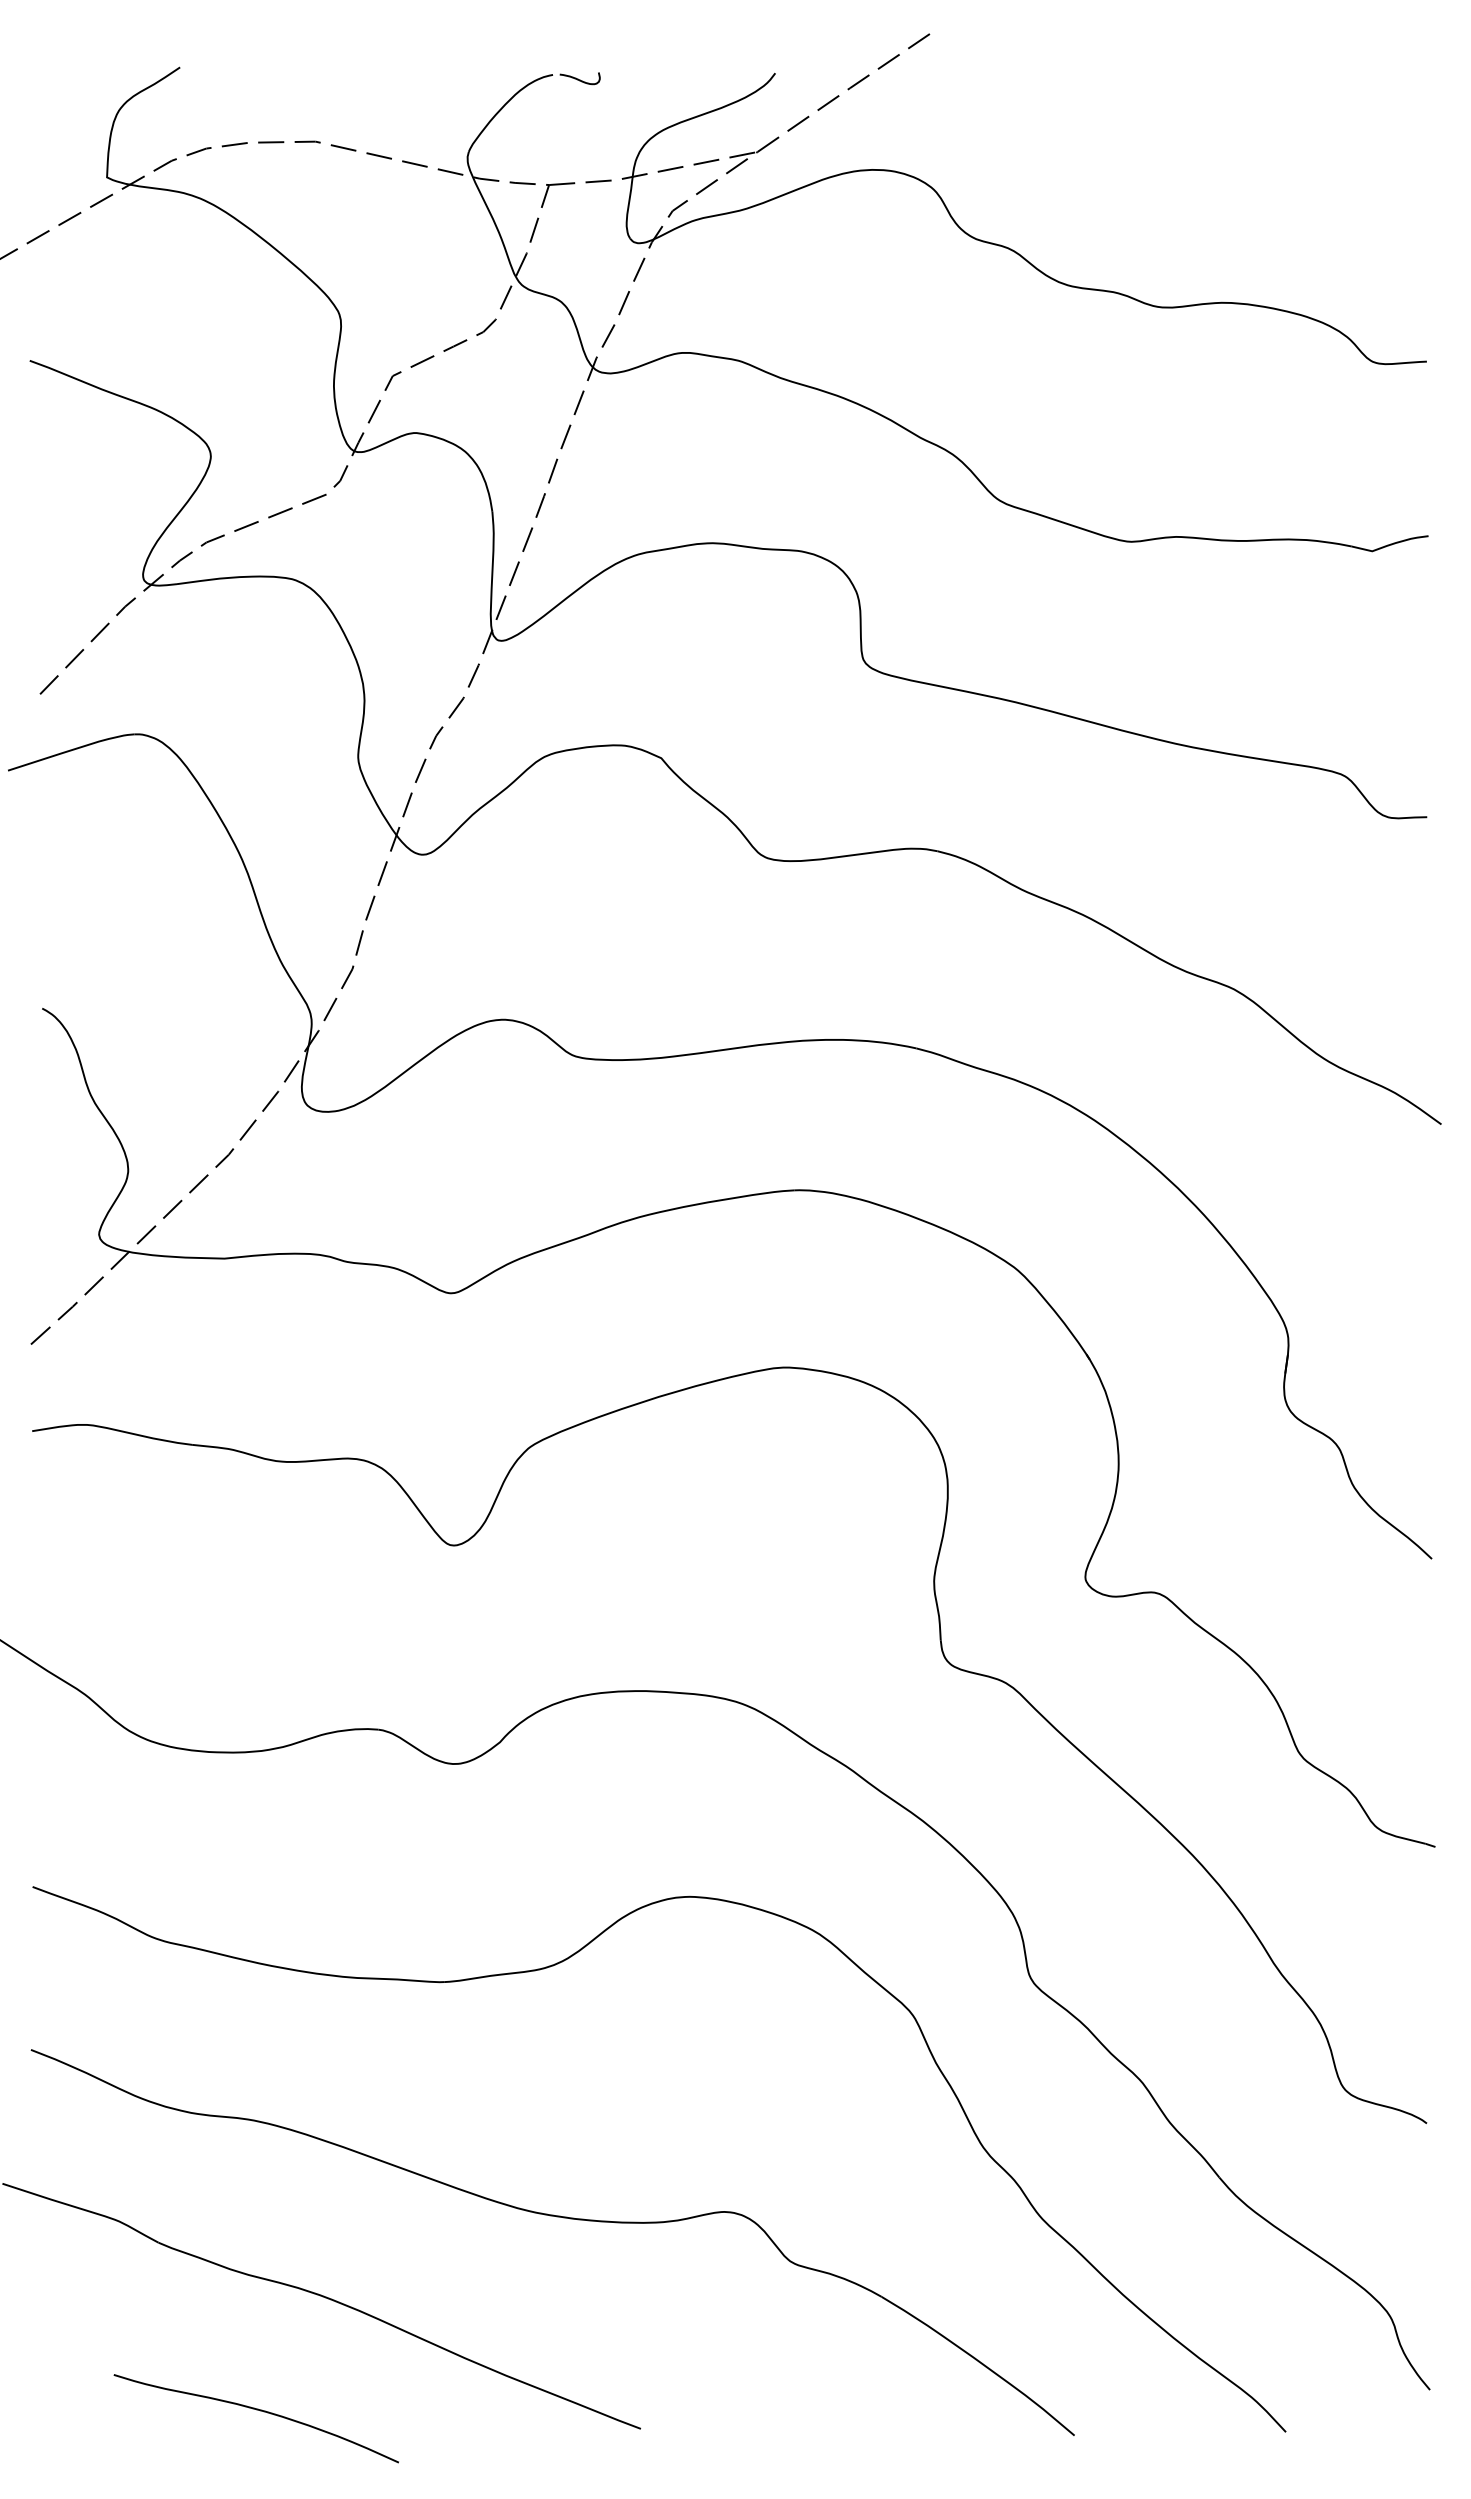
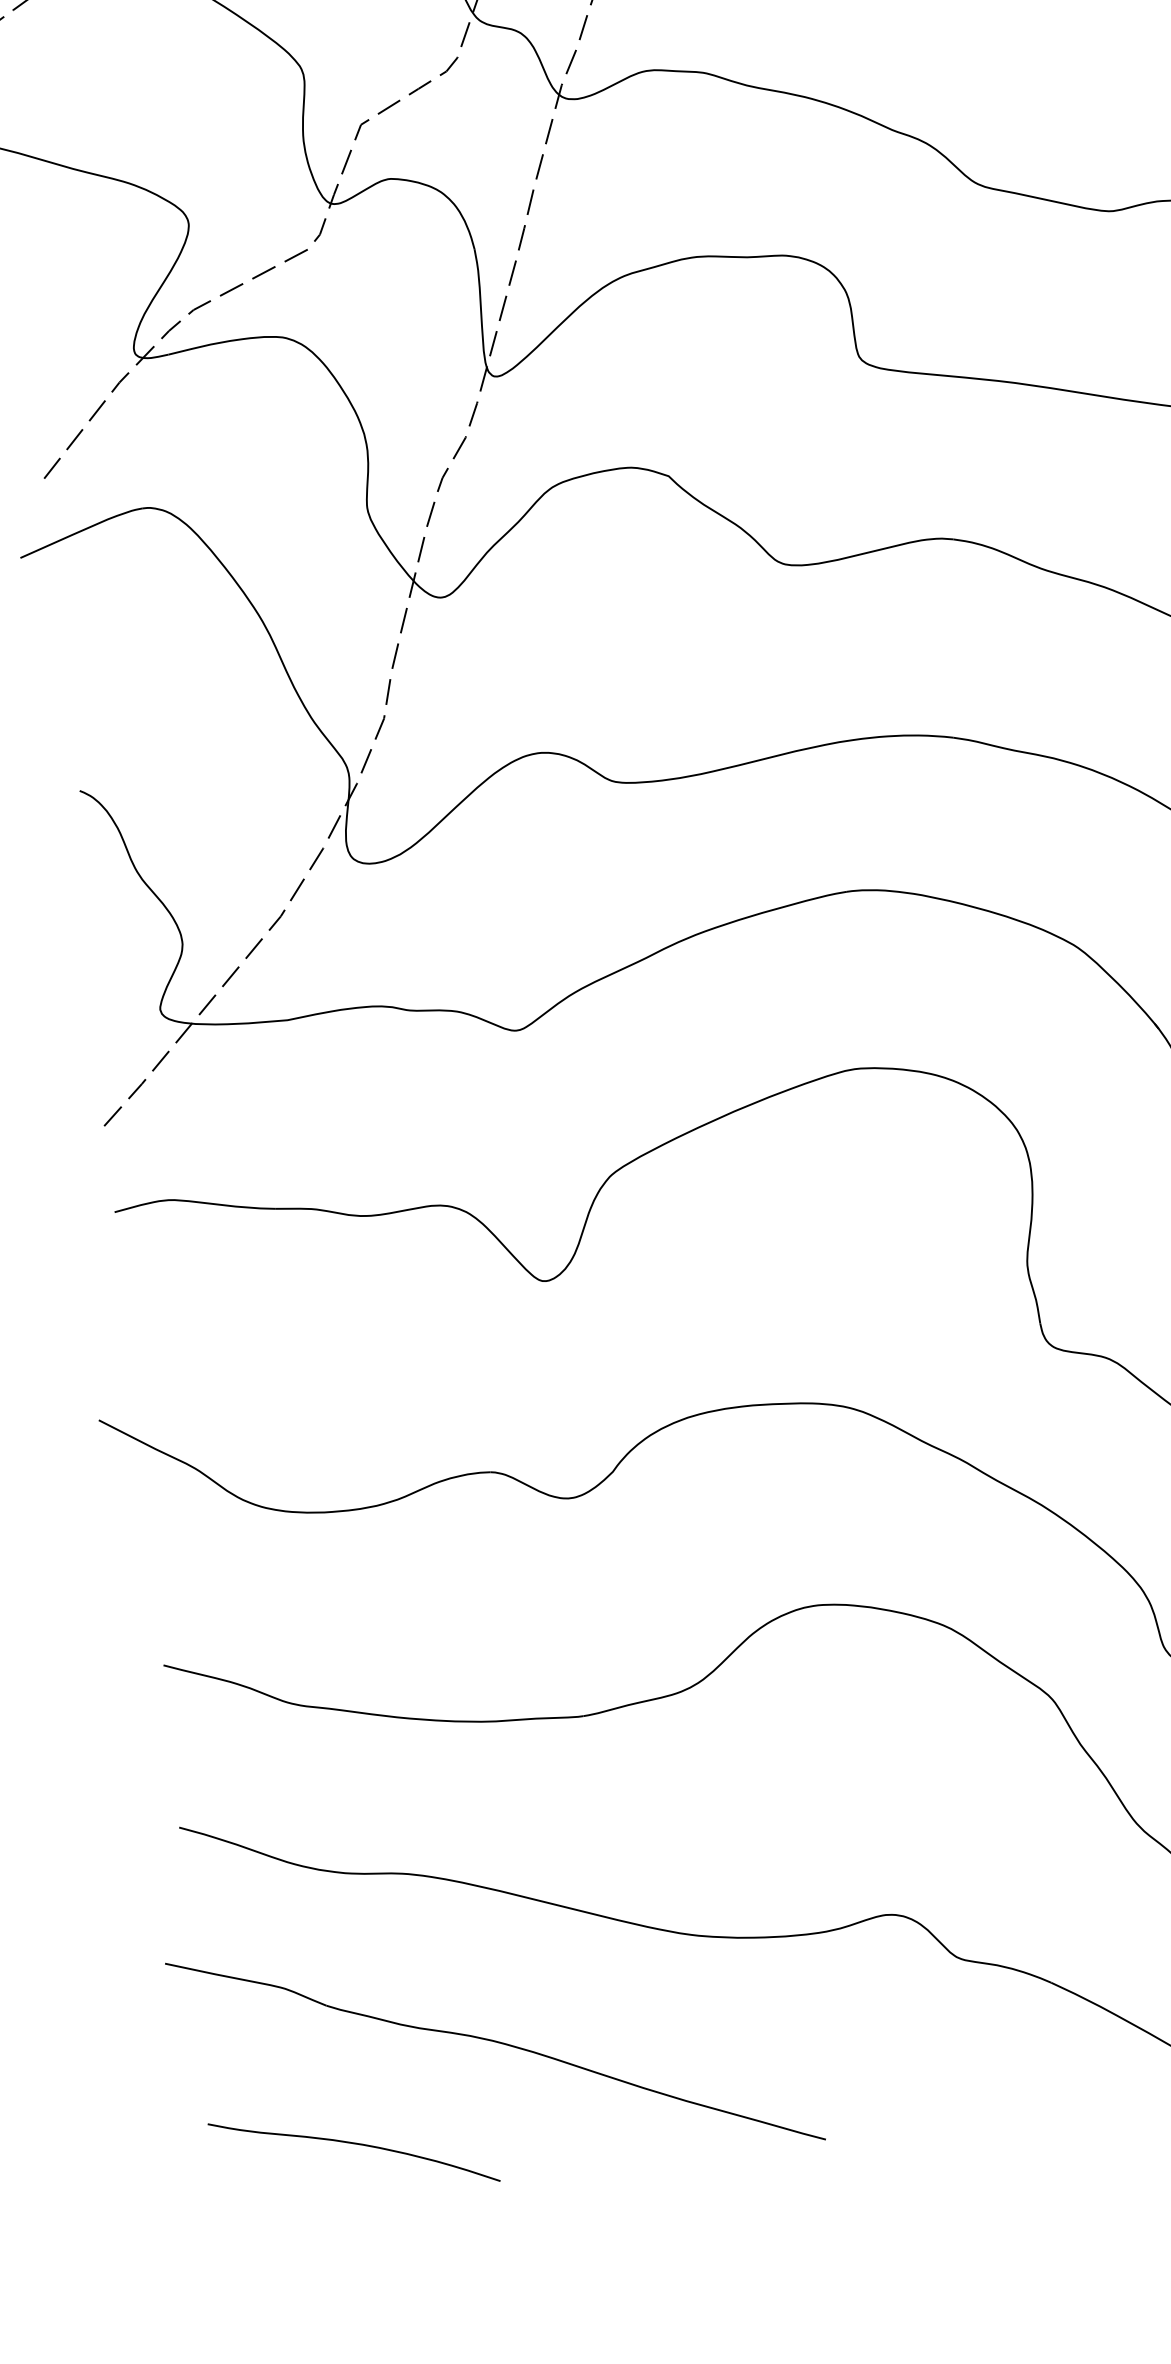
curve: (256, 2410) -> (353, 2144), moved

